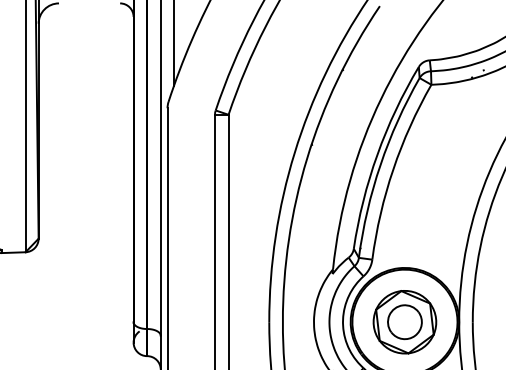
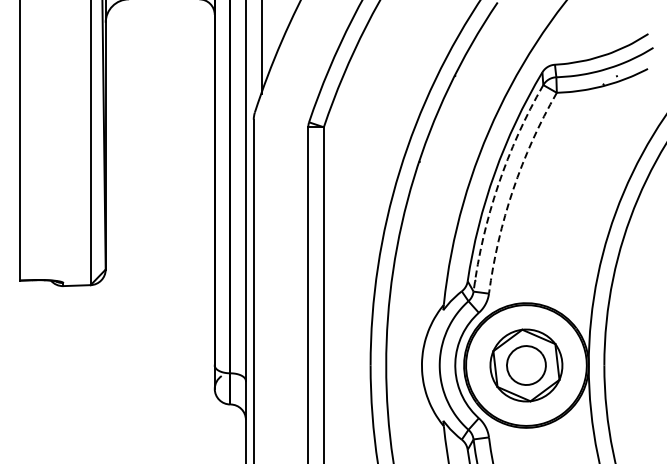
arc: (380, 164) -> (498, 184), solid -> dashed
arc: (393, 168) -> (513, 189), solid -> dashed

